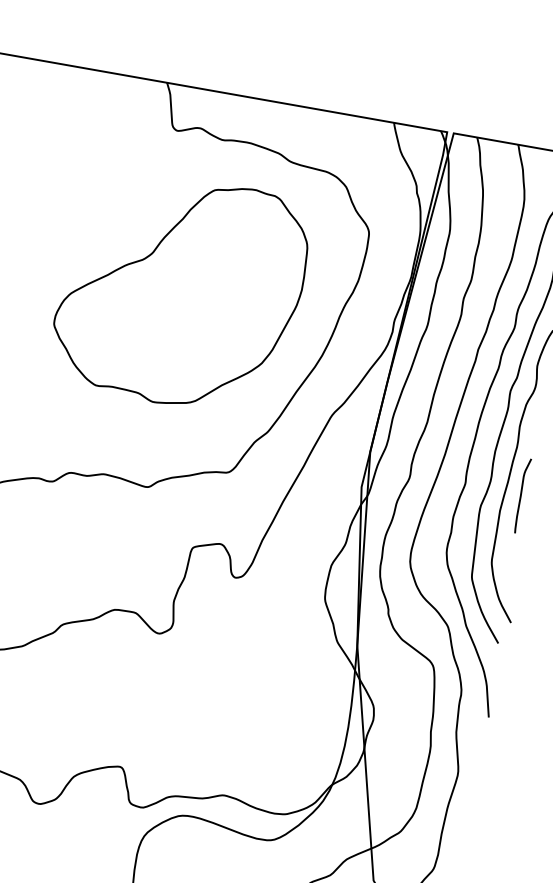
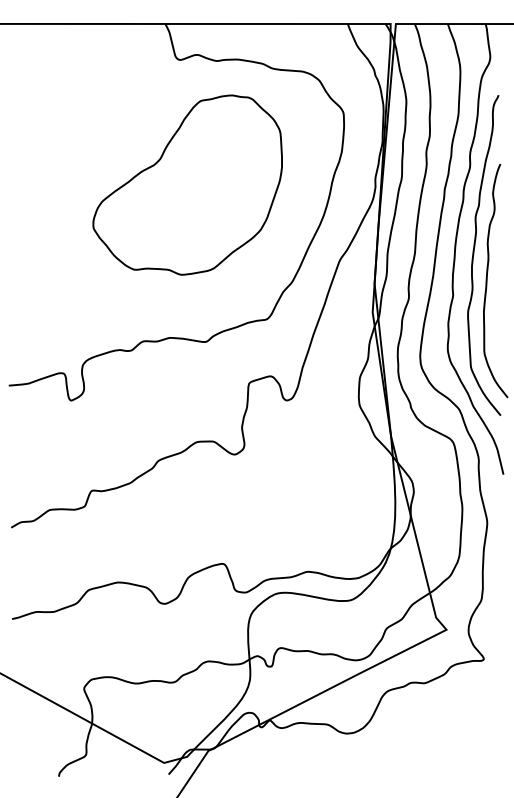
part: (180, 291) -> (187, 184), moved
curve: (521, 496) -> (498, 297), removed

